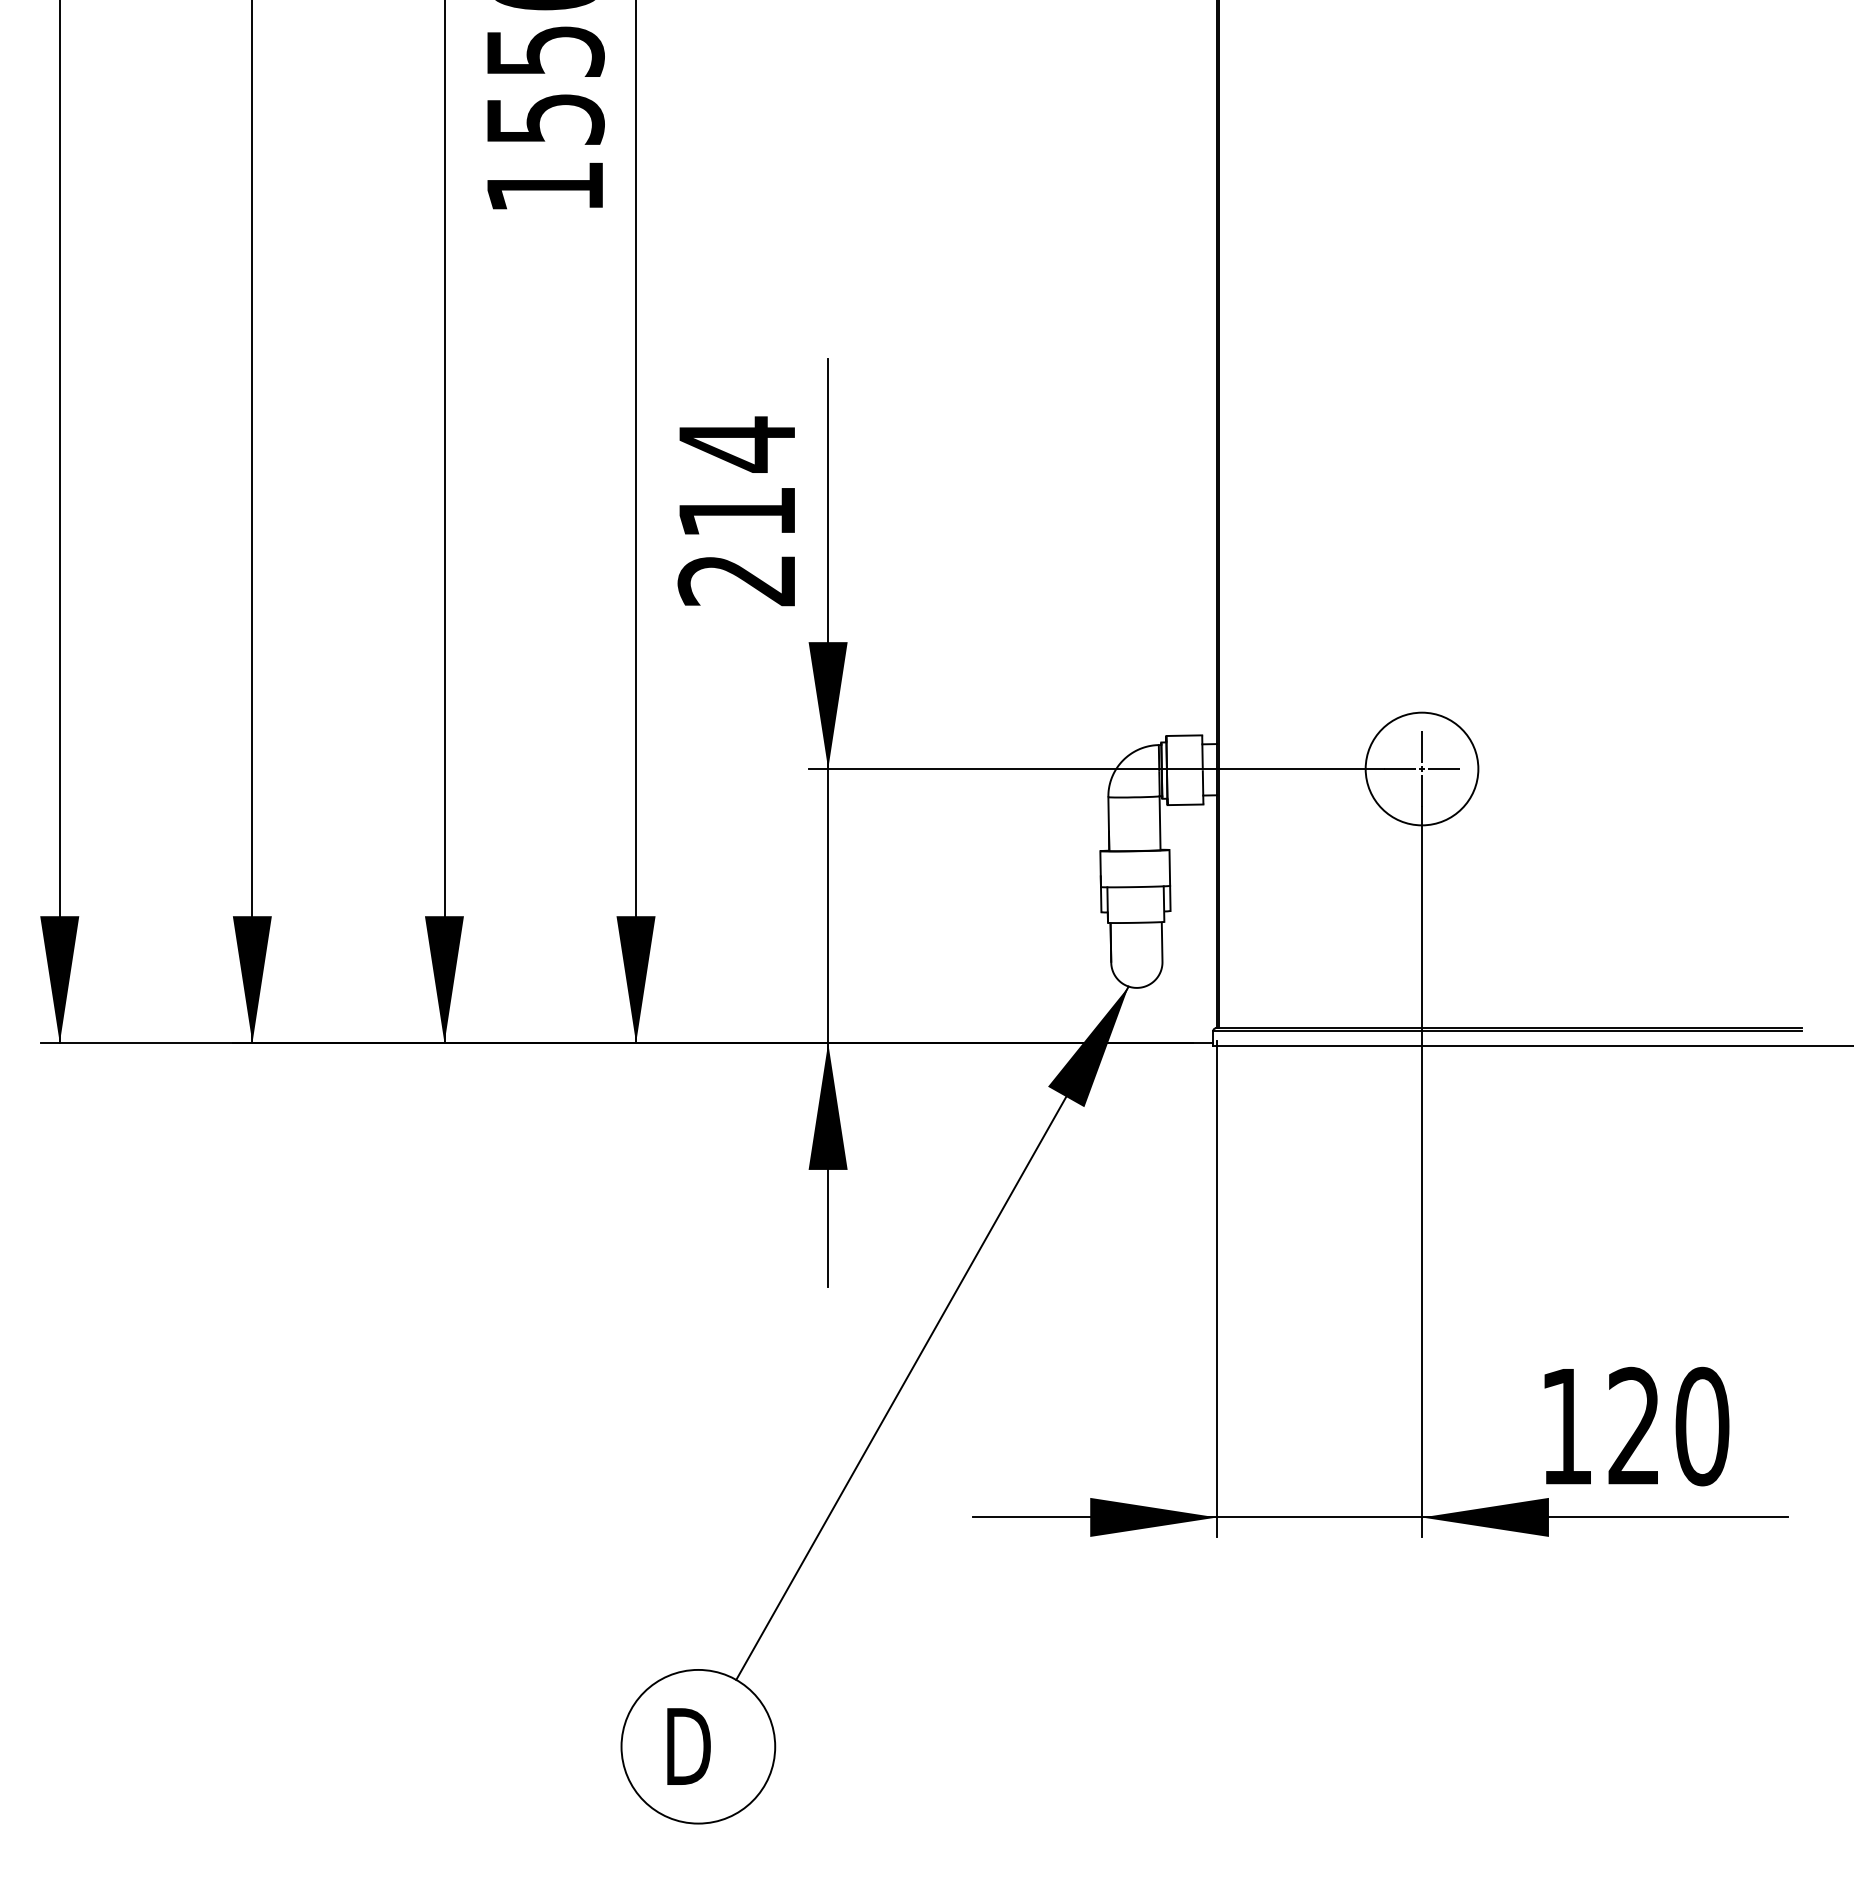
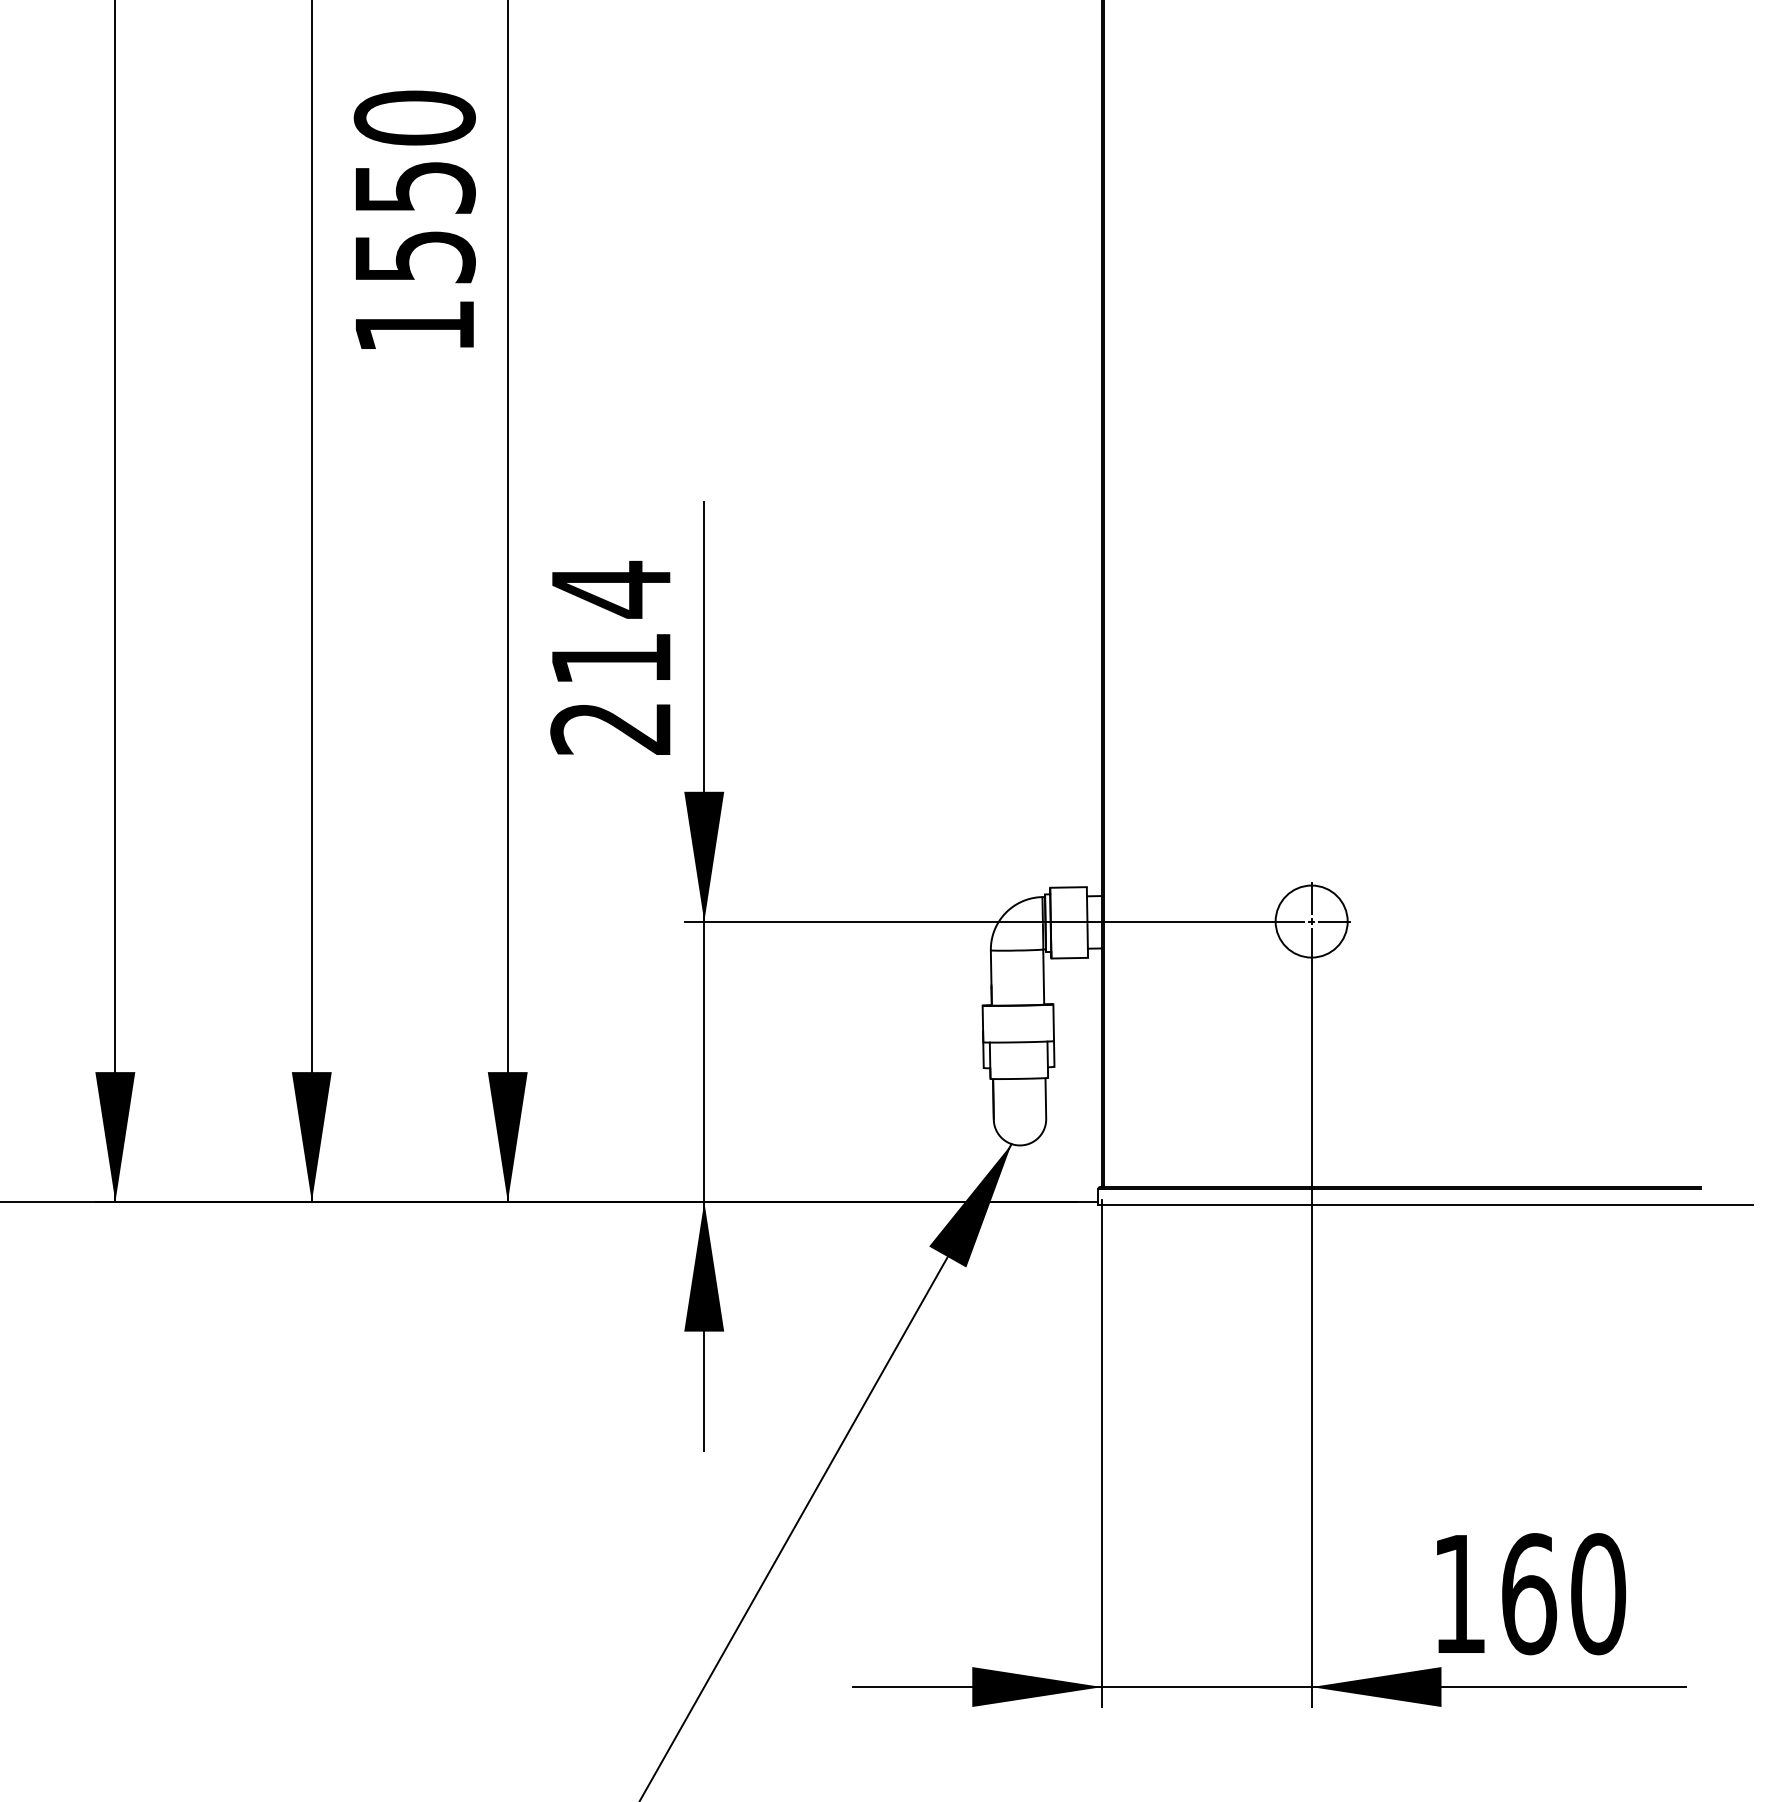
circle: (1421, 768) -> (1311, 921), size x0.62
text: (1634, 1426) -> (1528, 1594), 120 -> 160

